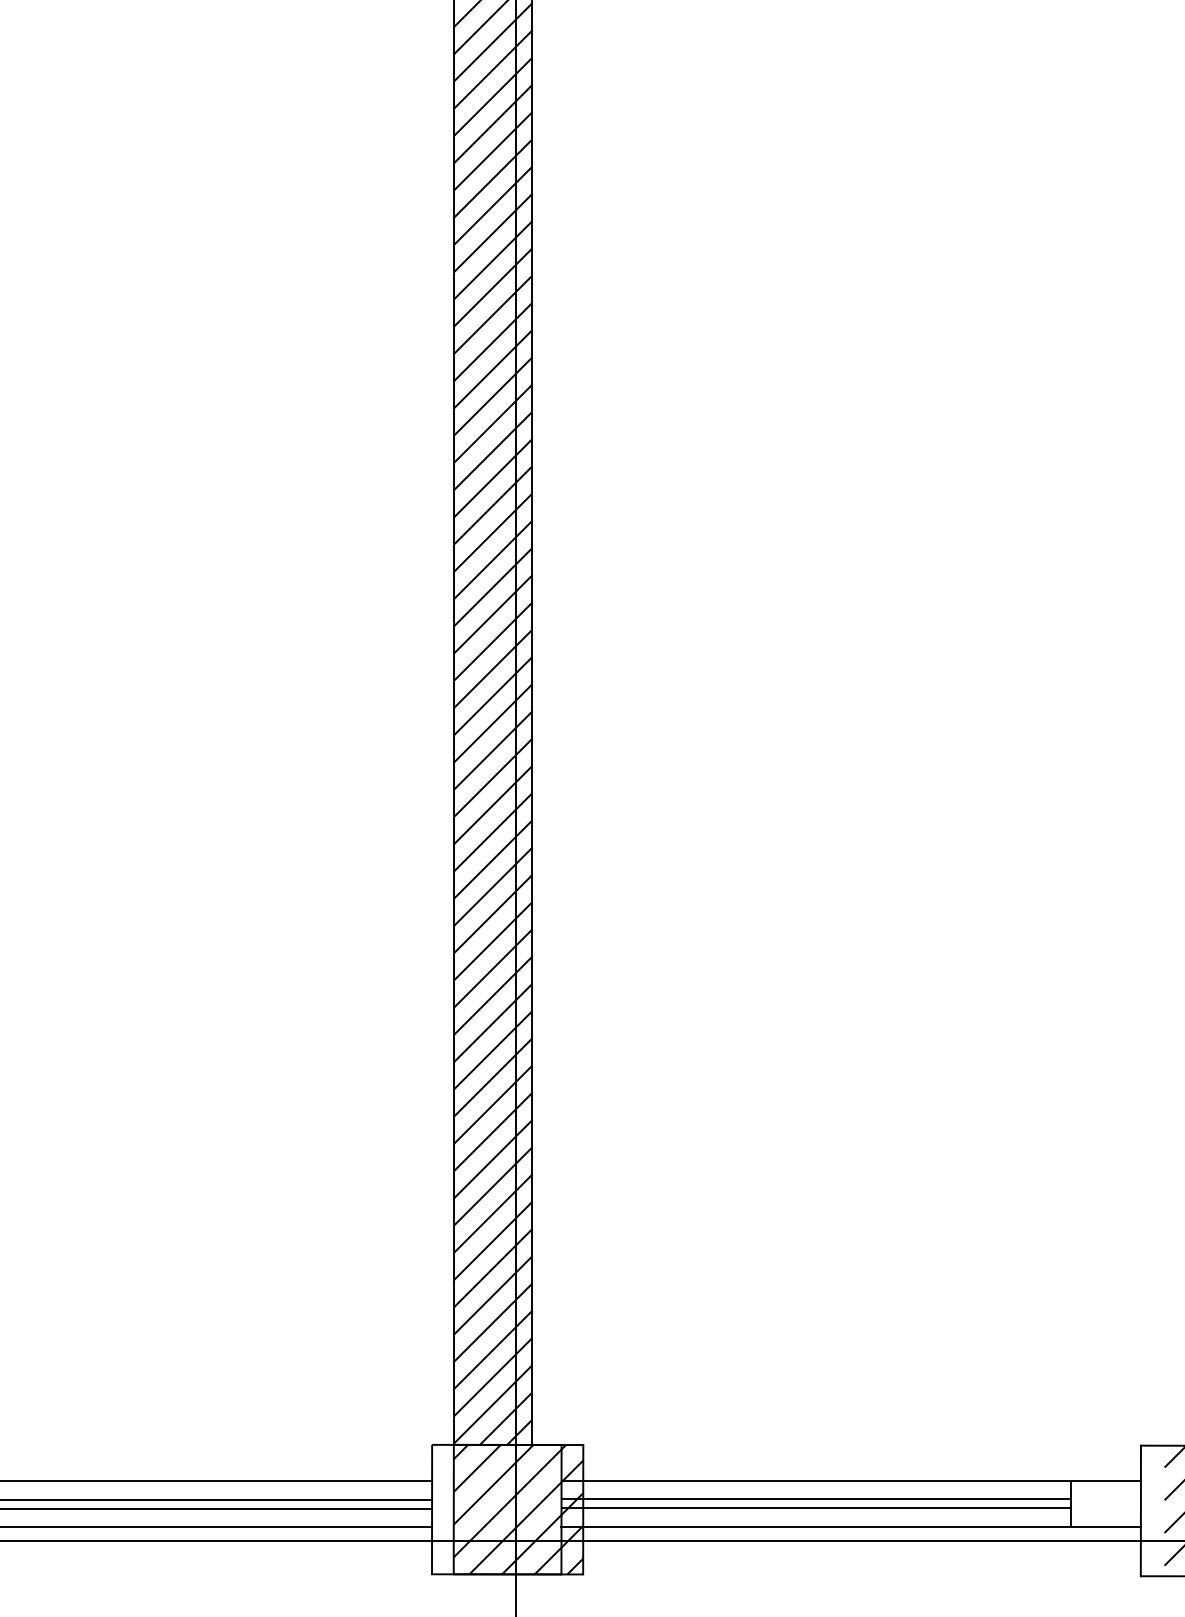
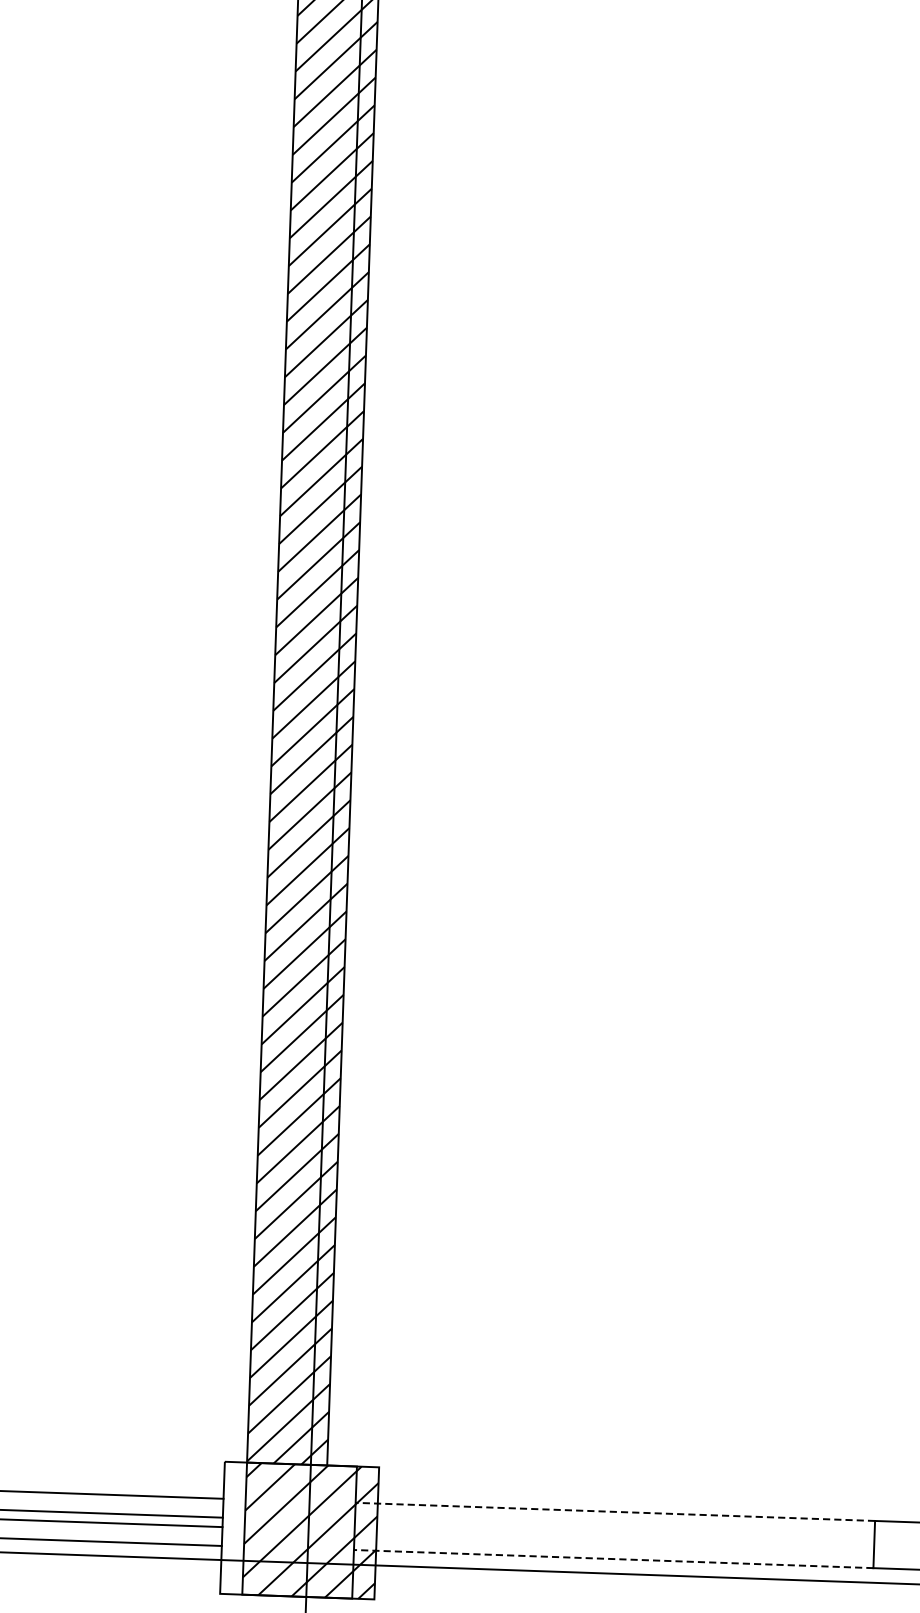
line: (815, 1480) -> (614, 1511), solid -> dashed
line: (815, 1499) -> (614, 1531), removed
line: (815, 1508) -> (613, 1540), removed
line: (816, 1526) -> (614, 1558), solid -> dashed

